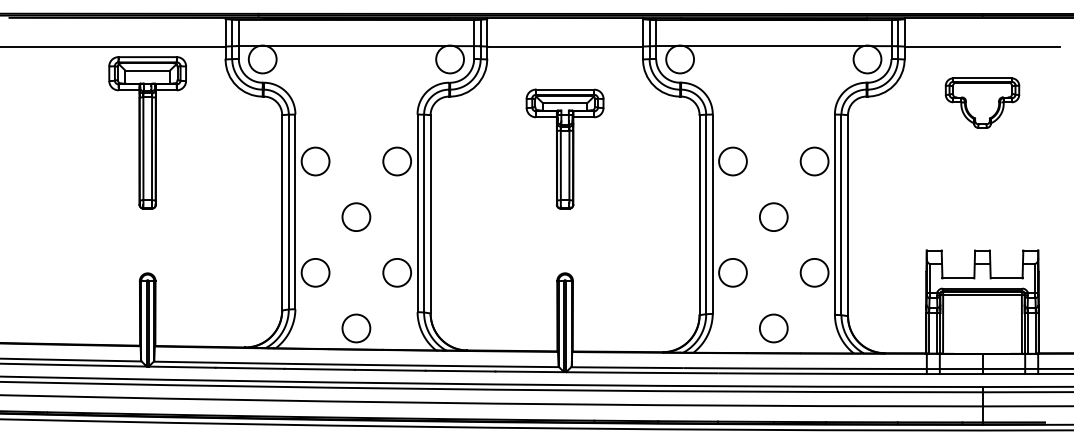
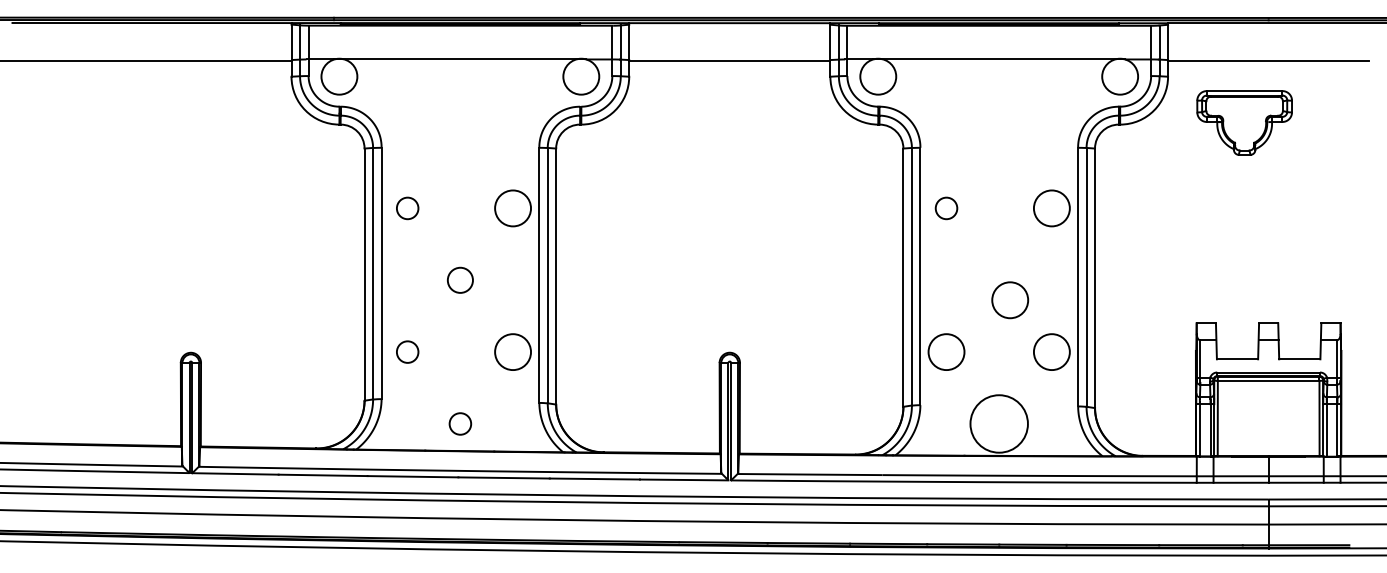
part: (982, 102) -> (1244, 122), moved
part: (147, 132) -> (190, 171), removed
part: (564, 149) -> (729, 192), removed
circle: (315, 161) -> (407, 208), size x0.6
circle: (732, 161) -> (946, 208), size x0.6
circle: (356, 217) -> (460, 280), size x0.7
circle: (774, 217) -> (1010, 300), moved
circle: (315, 273) -> (407, 352), size x0.6
circle: (356, 328) -> (460, 423), size x0.6
circle: (774, 328) -> (999, 423), size x1.6

